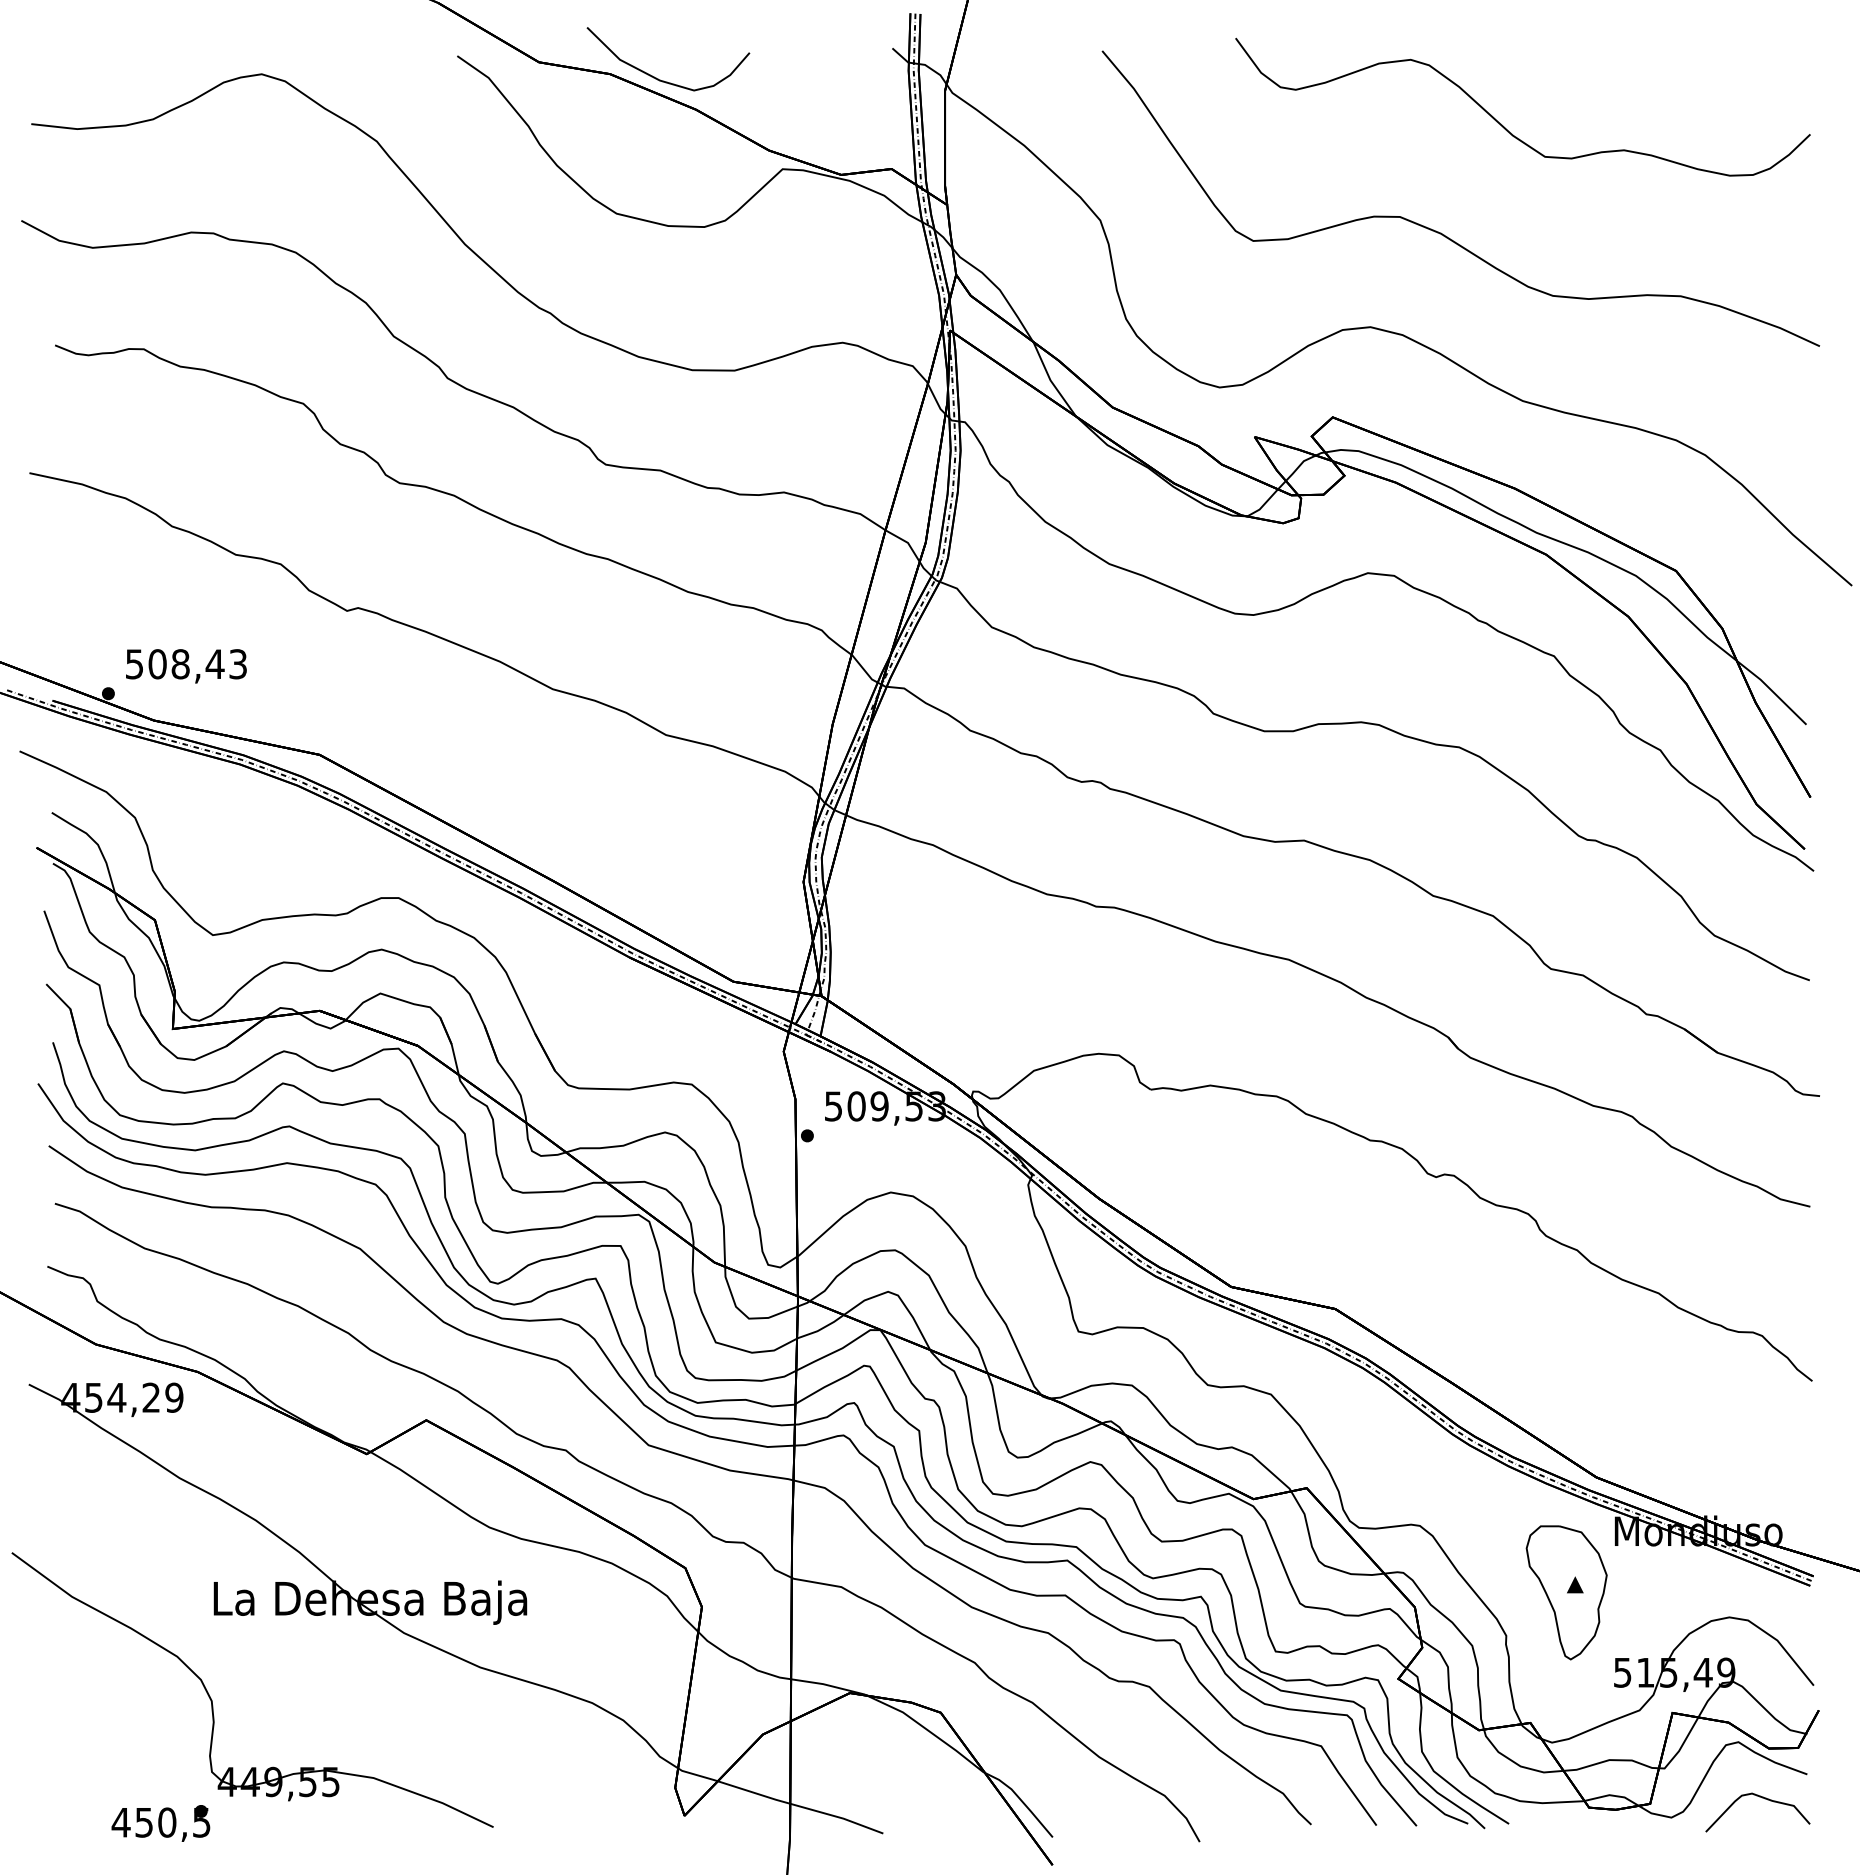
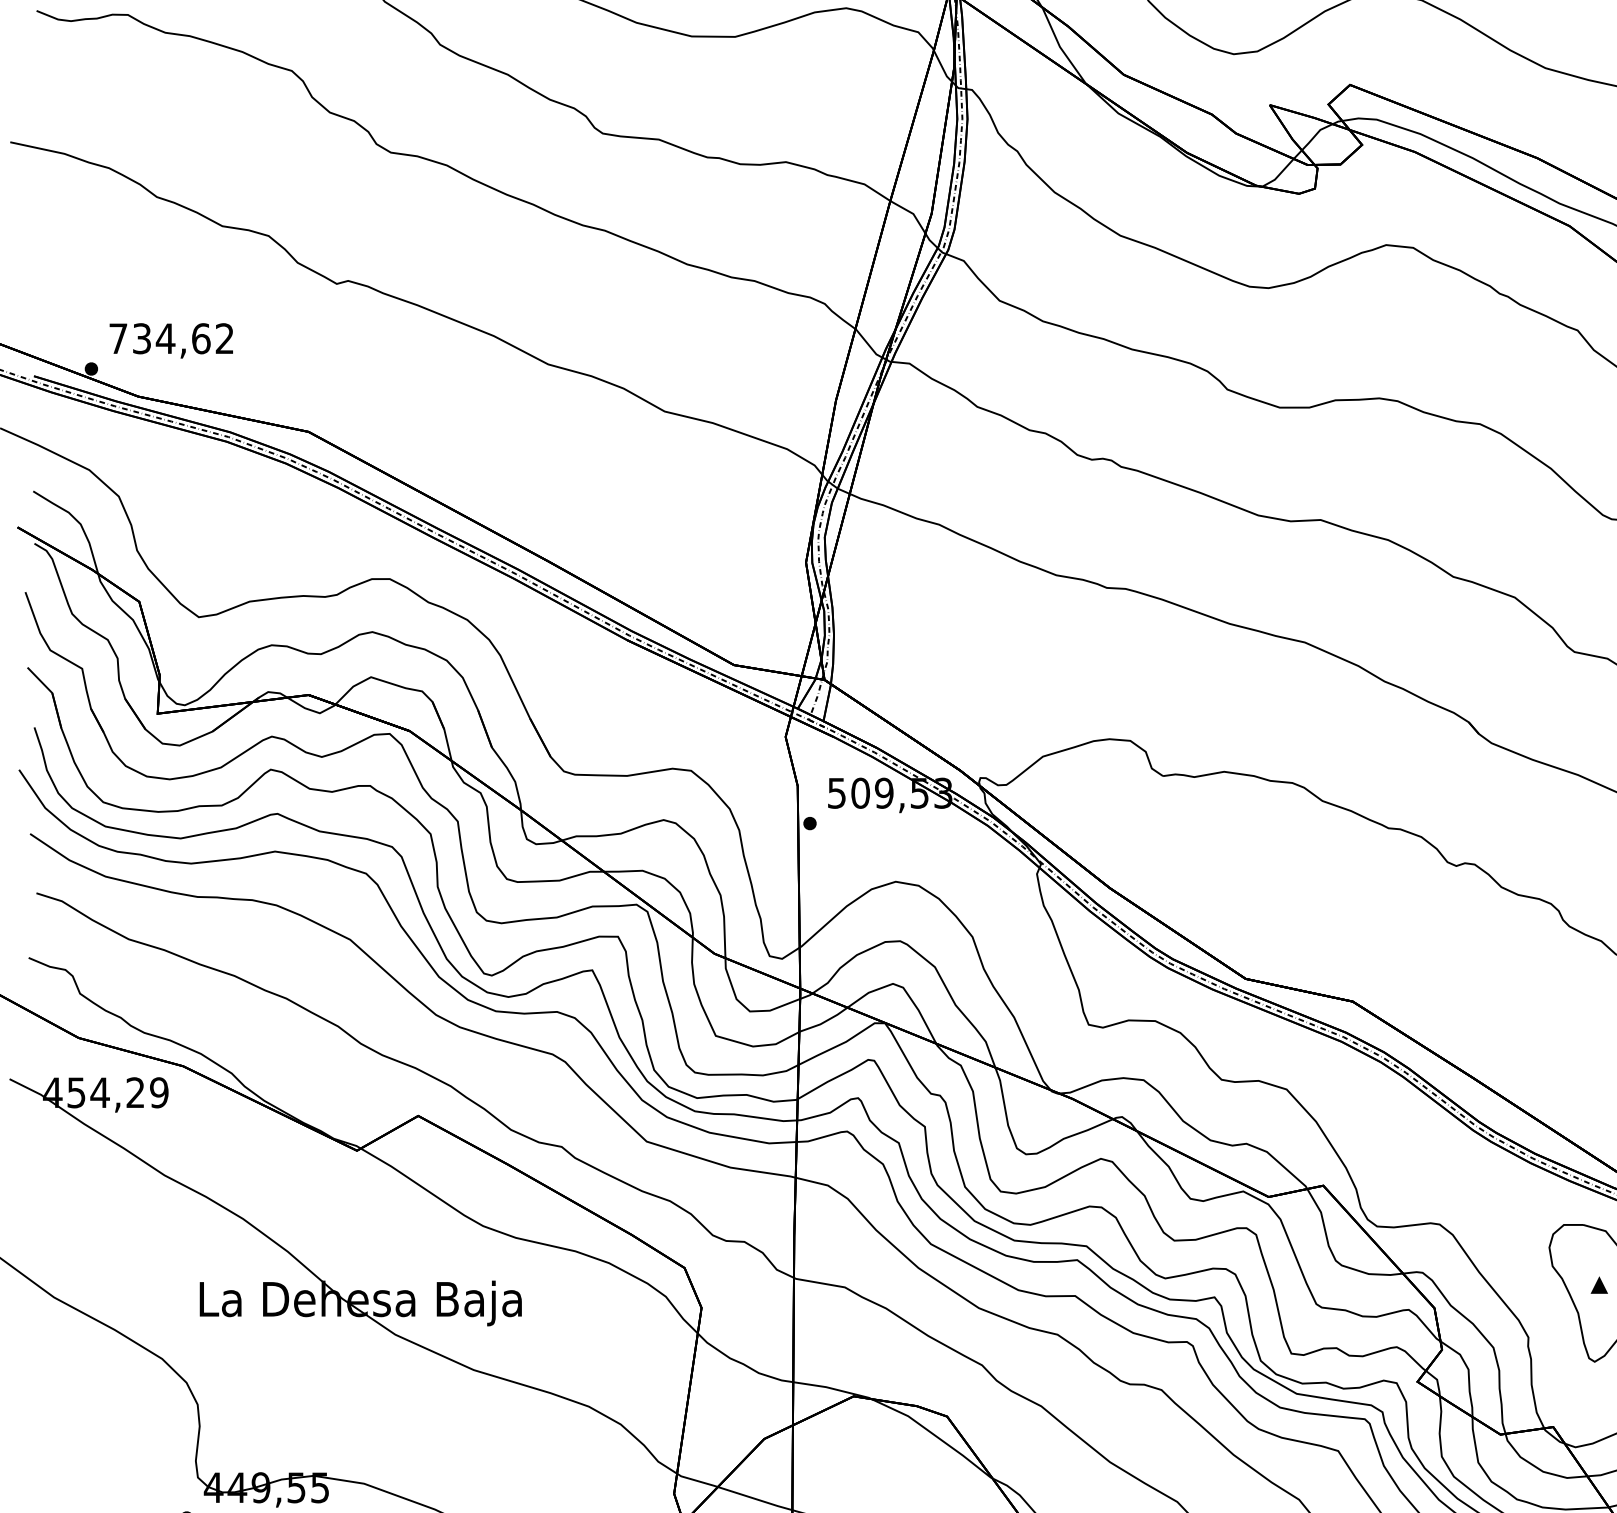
text: (186, 664) -> (171, 338), 508,43 -> 734,62

